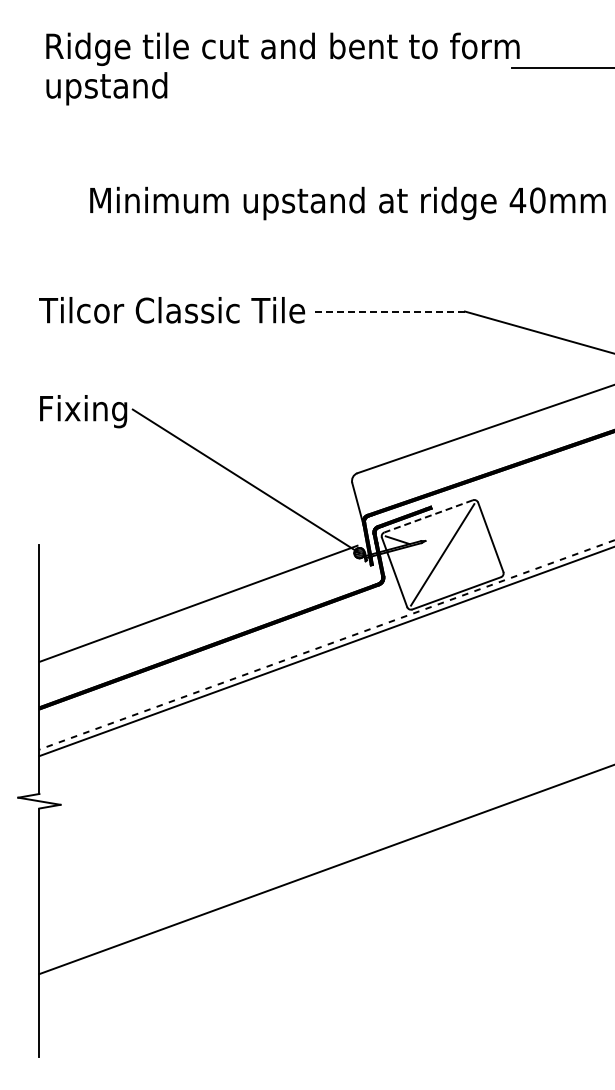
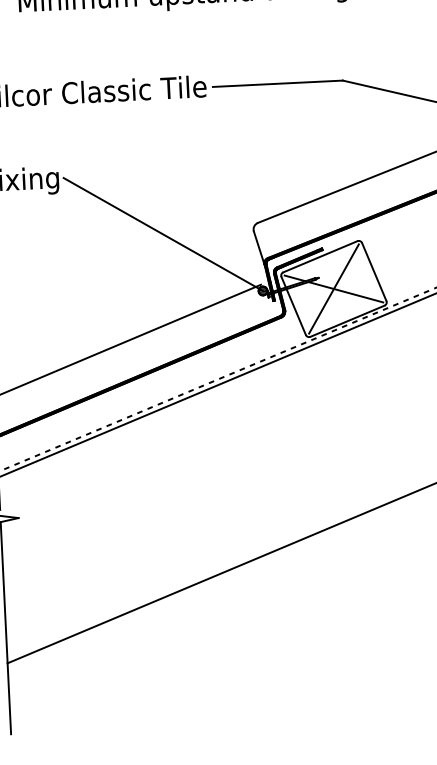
line: (388, 311) -> (277, 83), dashed -> solid
line: (428, 516) -> (320, 256), dashed -> solid
line: (456, 559) -> (345, 292), added

